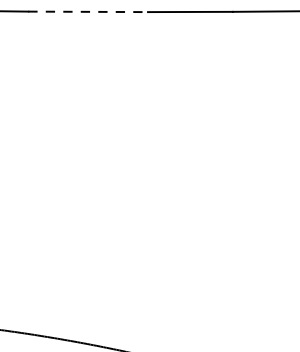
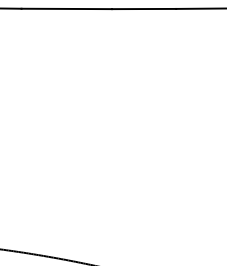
line: (89, 11) -> (67, 8), dashed -> solid

